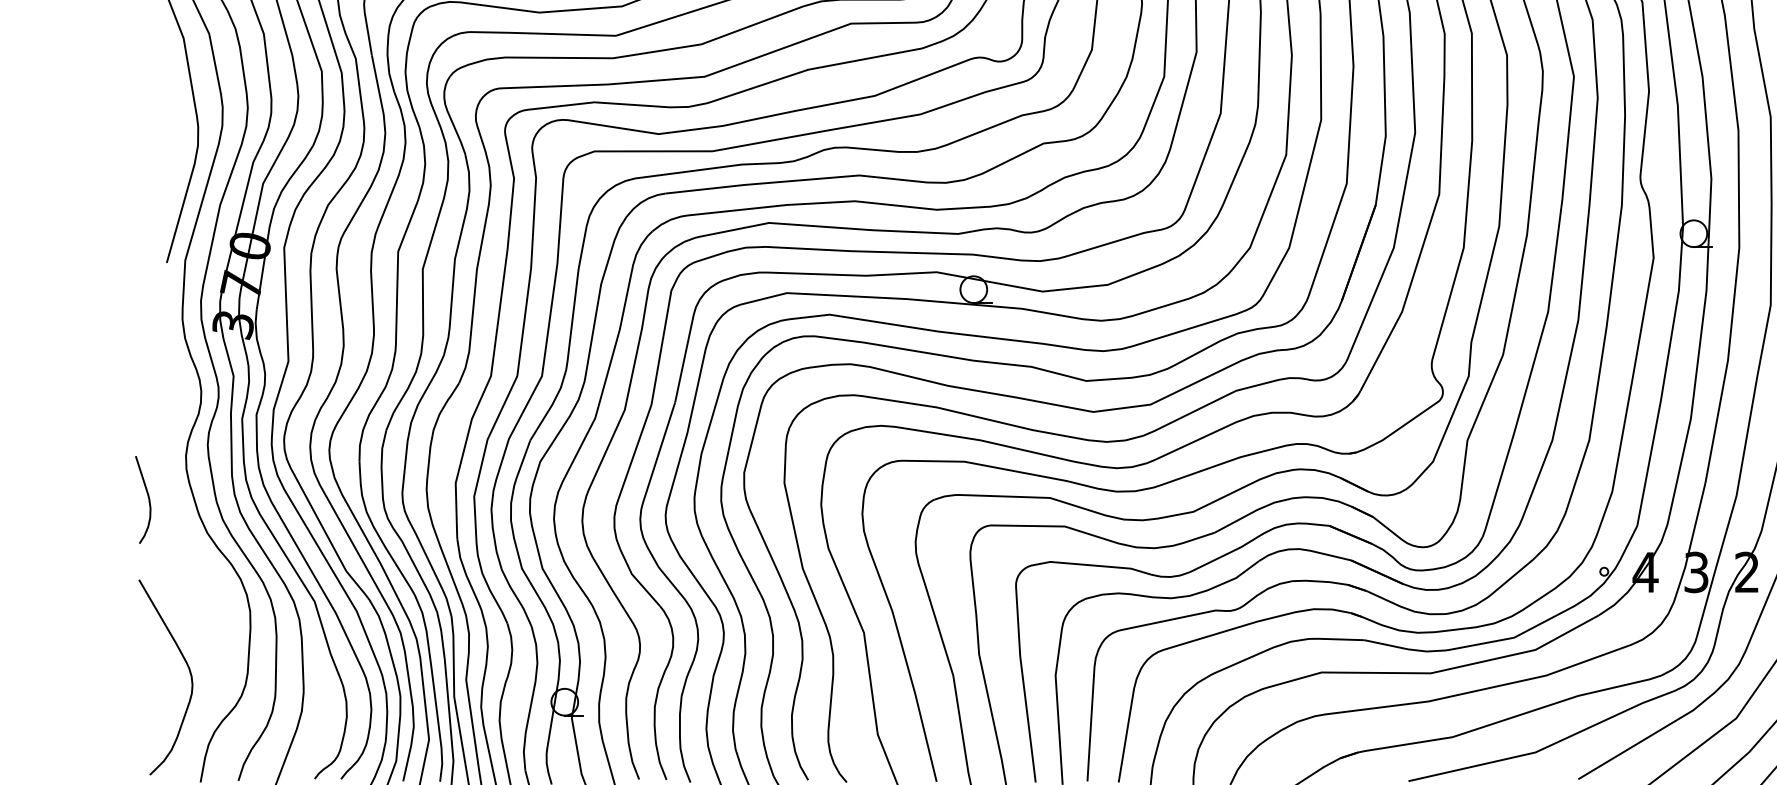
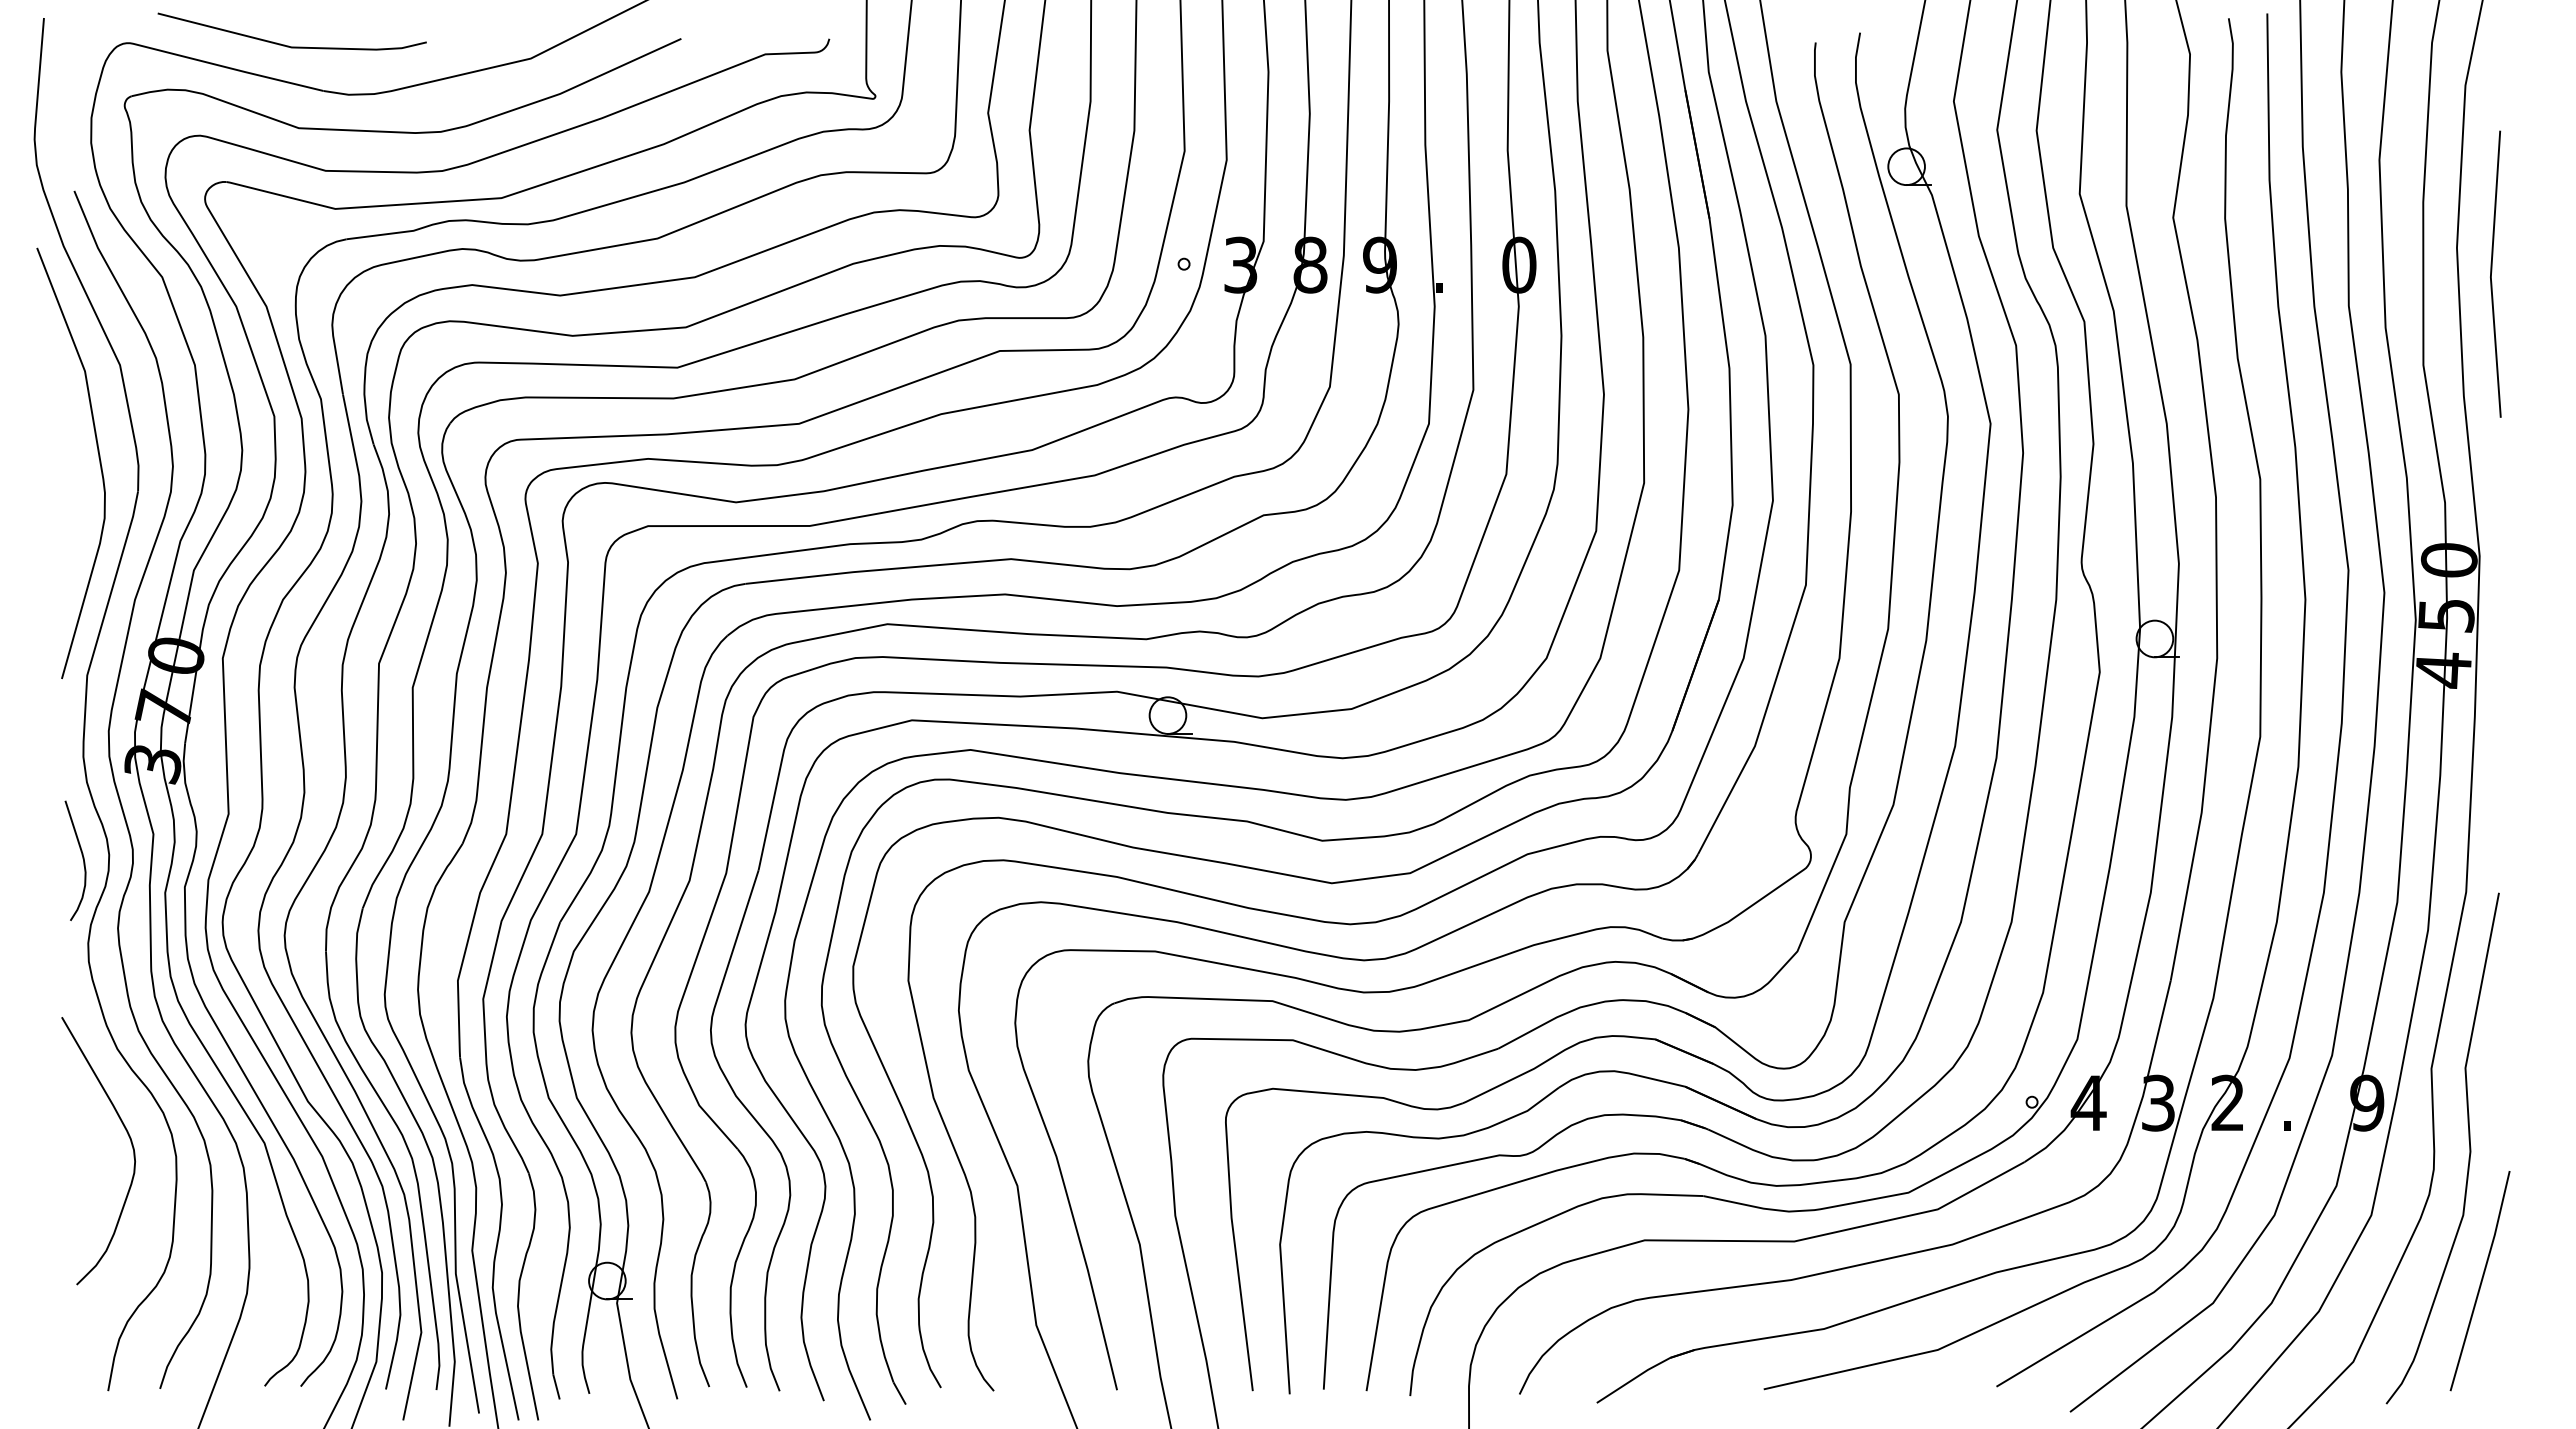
curve: (148, 498) -> (82, 859), moved
curve: (189, 671) -> (130, 1142), moved

